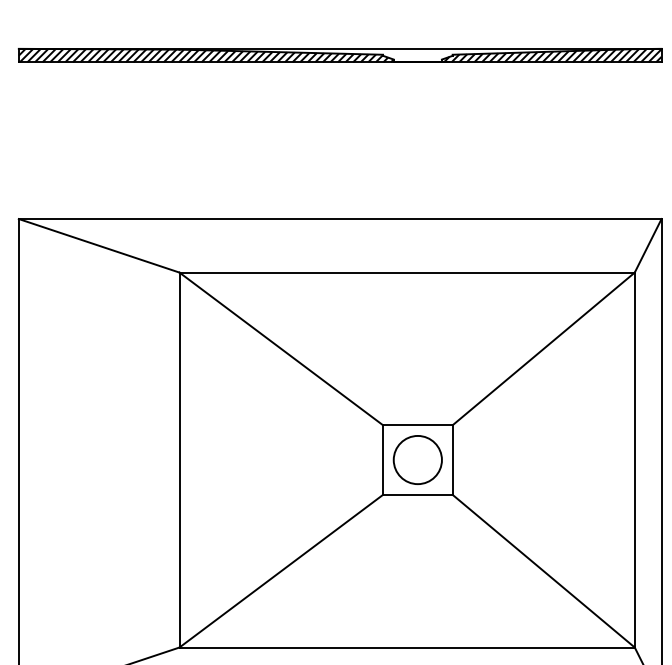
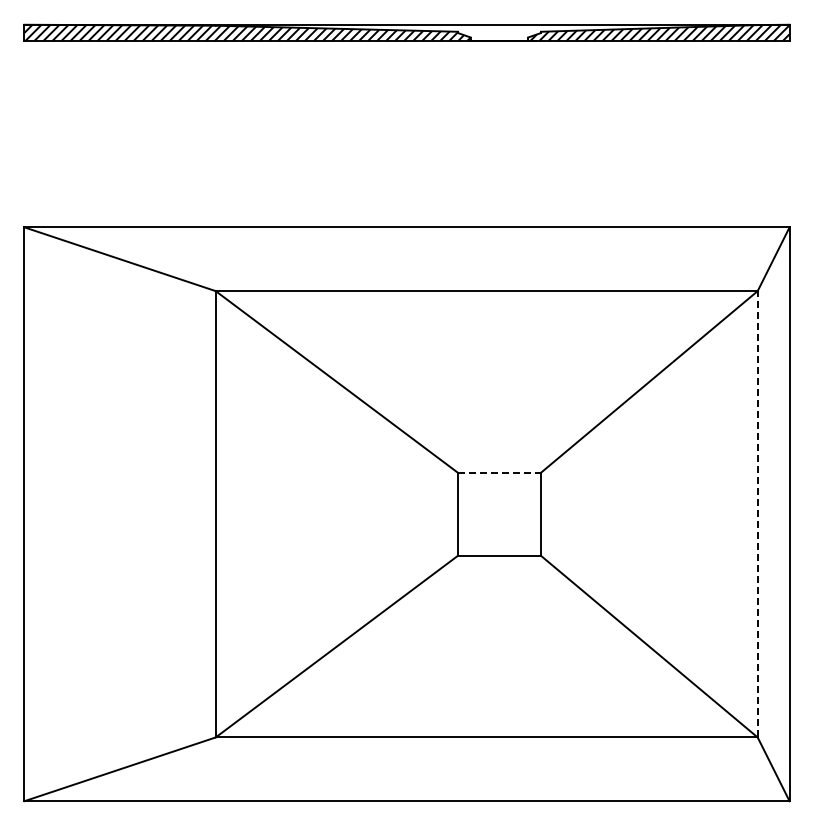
line: (417, 424) -> (499, 472), solid -> dashed
circle: (417, 459) -> (498, 513), removed
line: (634, 459) -> (757, 513), solid -> dashed

